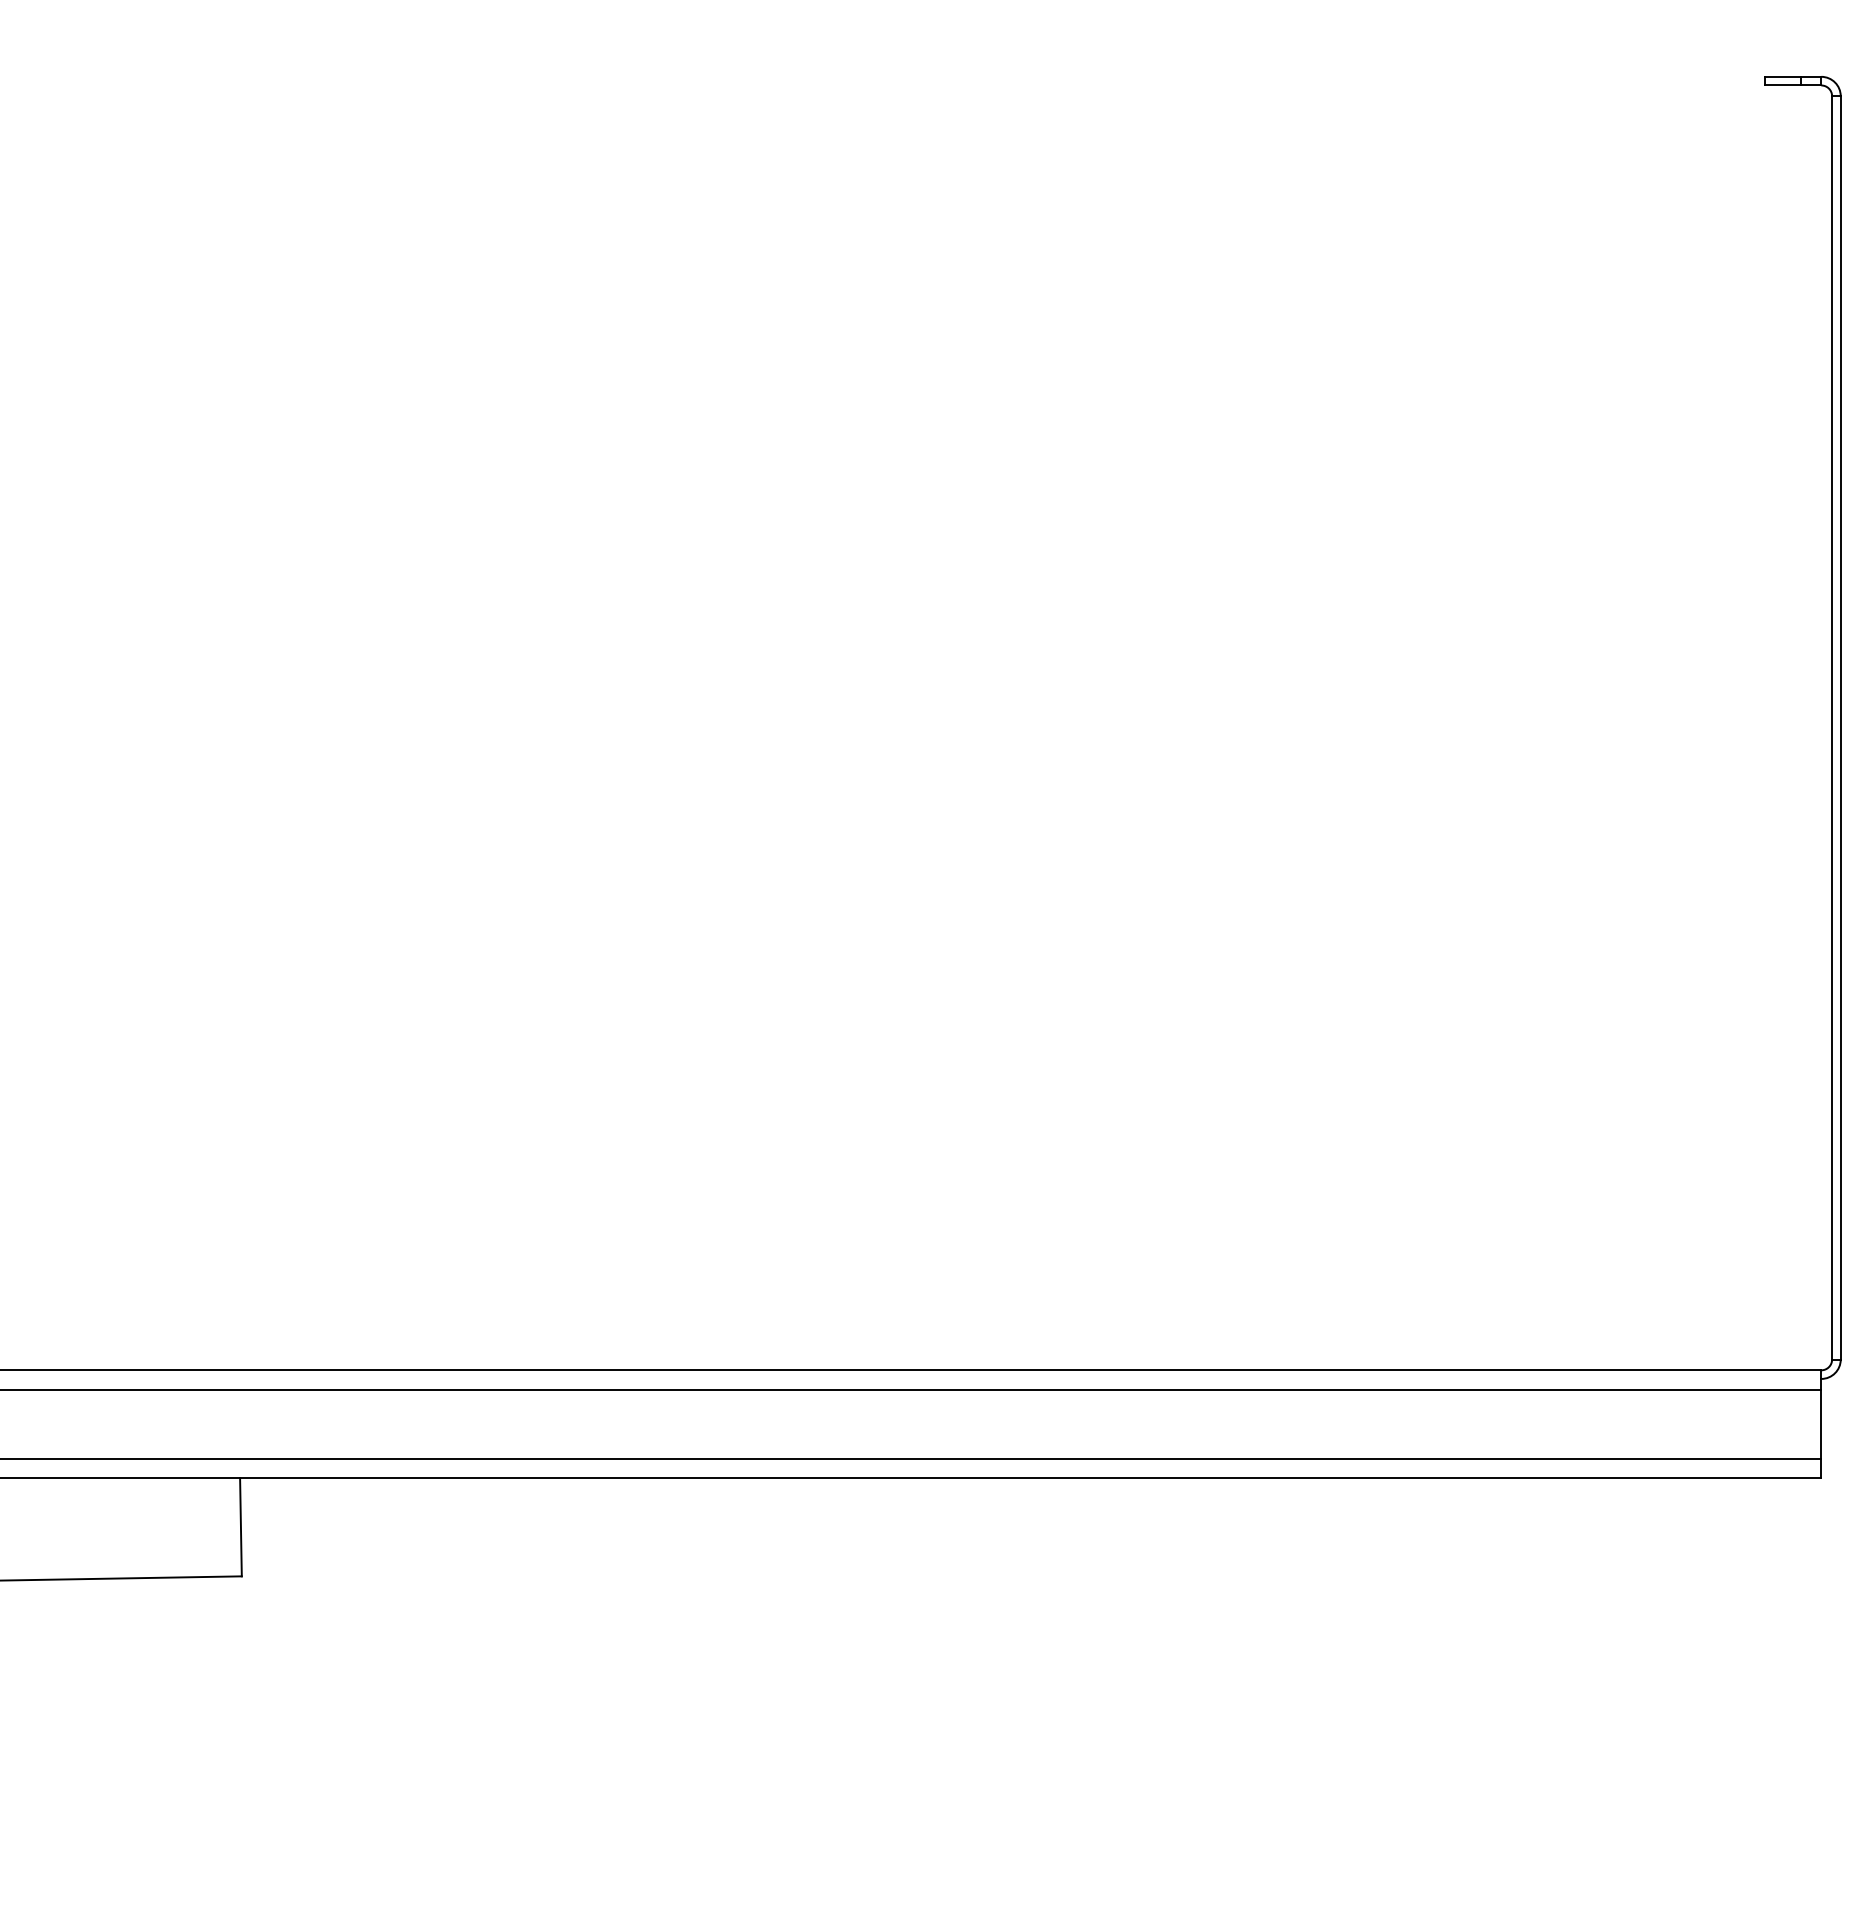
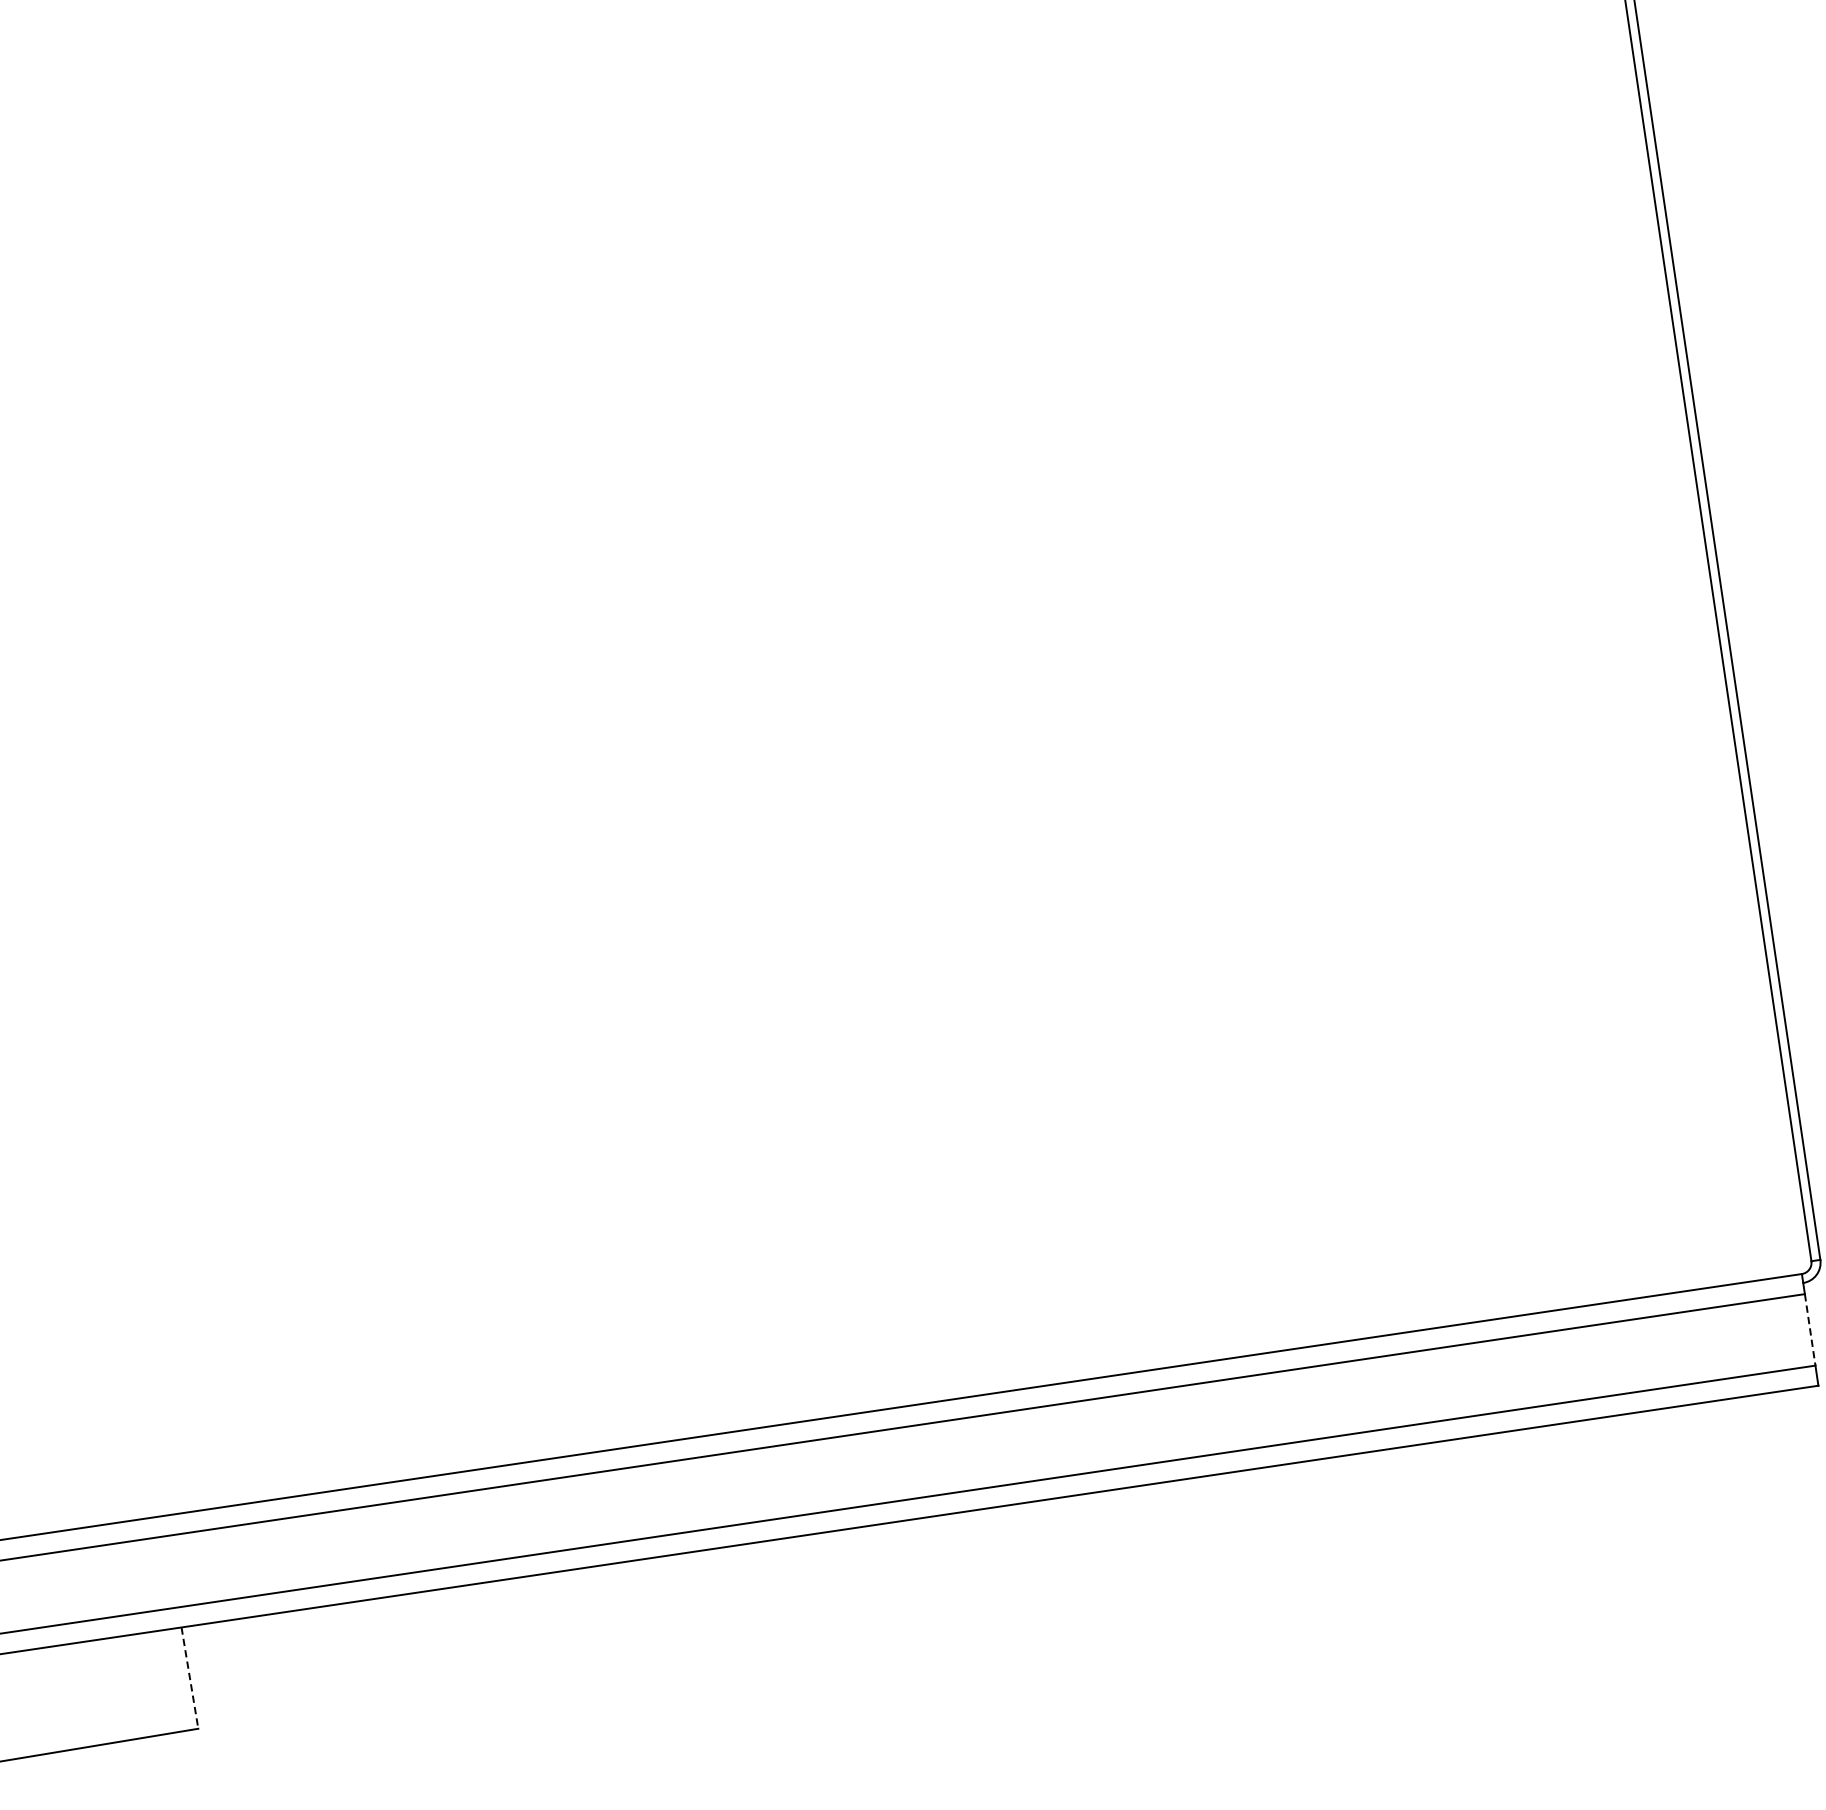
line: (1821, 1424) -> (1810, 1330), solid -> dashed
line: (240, 1527) -> (189, 1678), solid -> dashed

